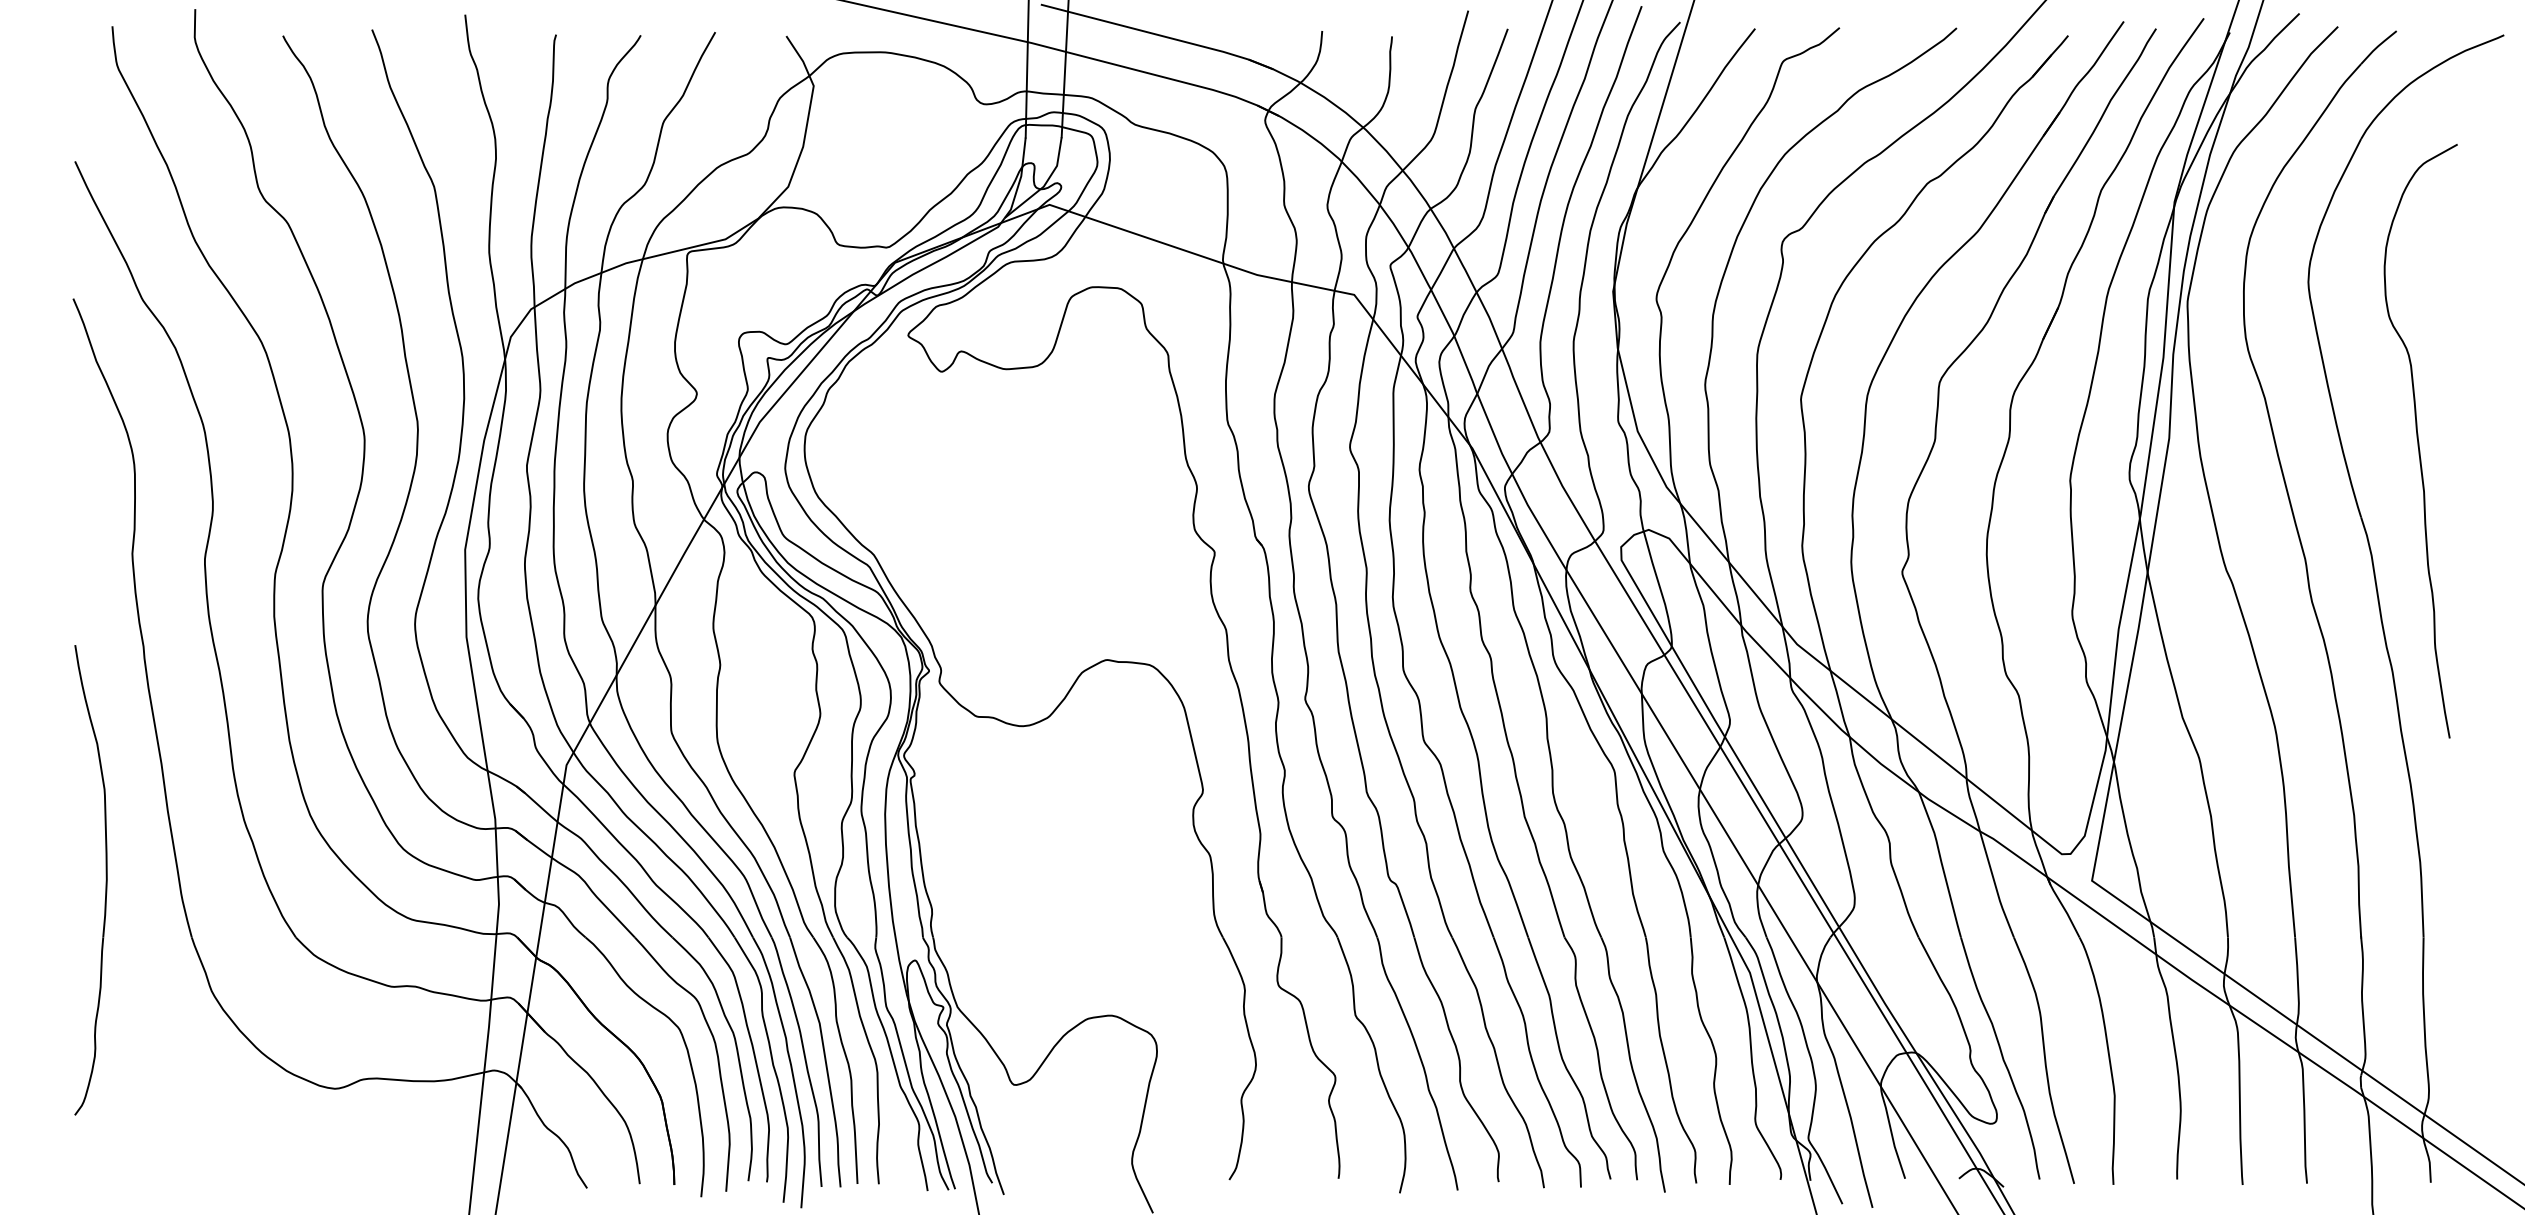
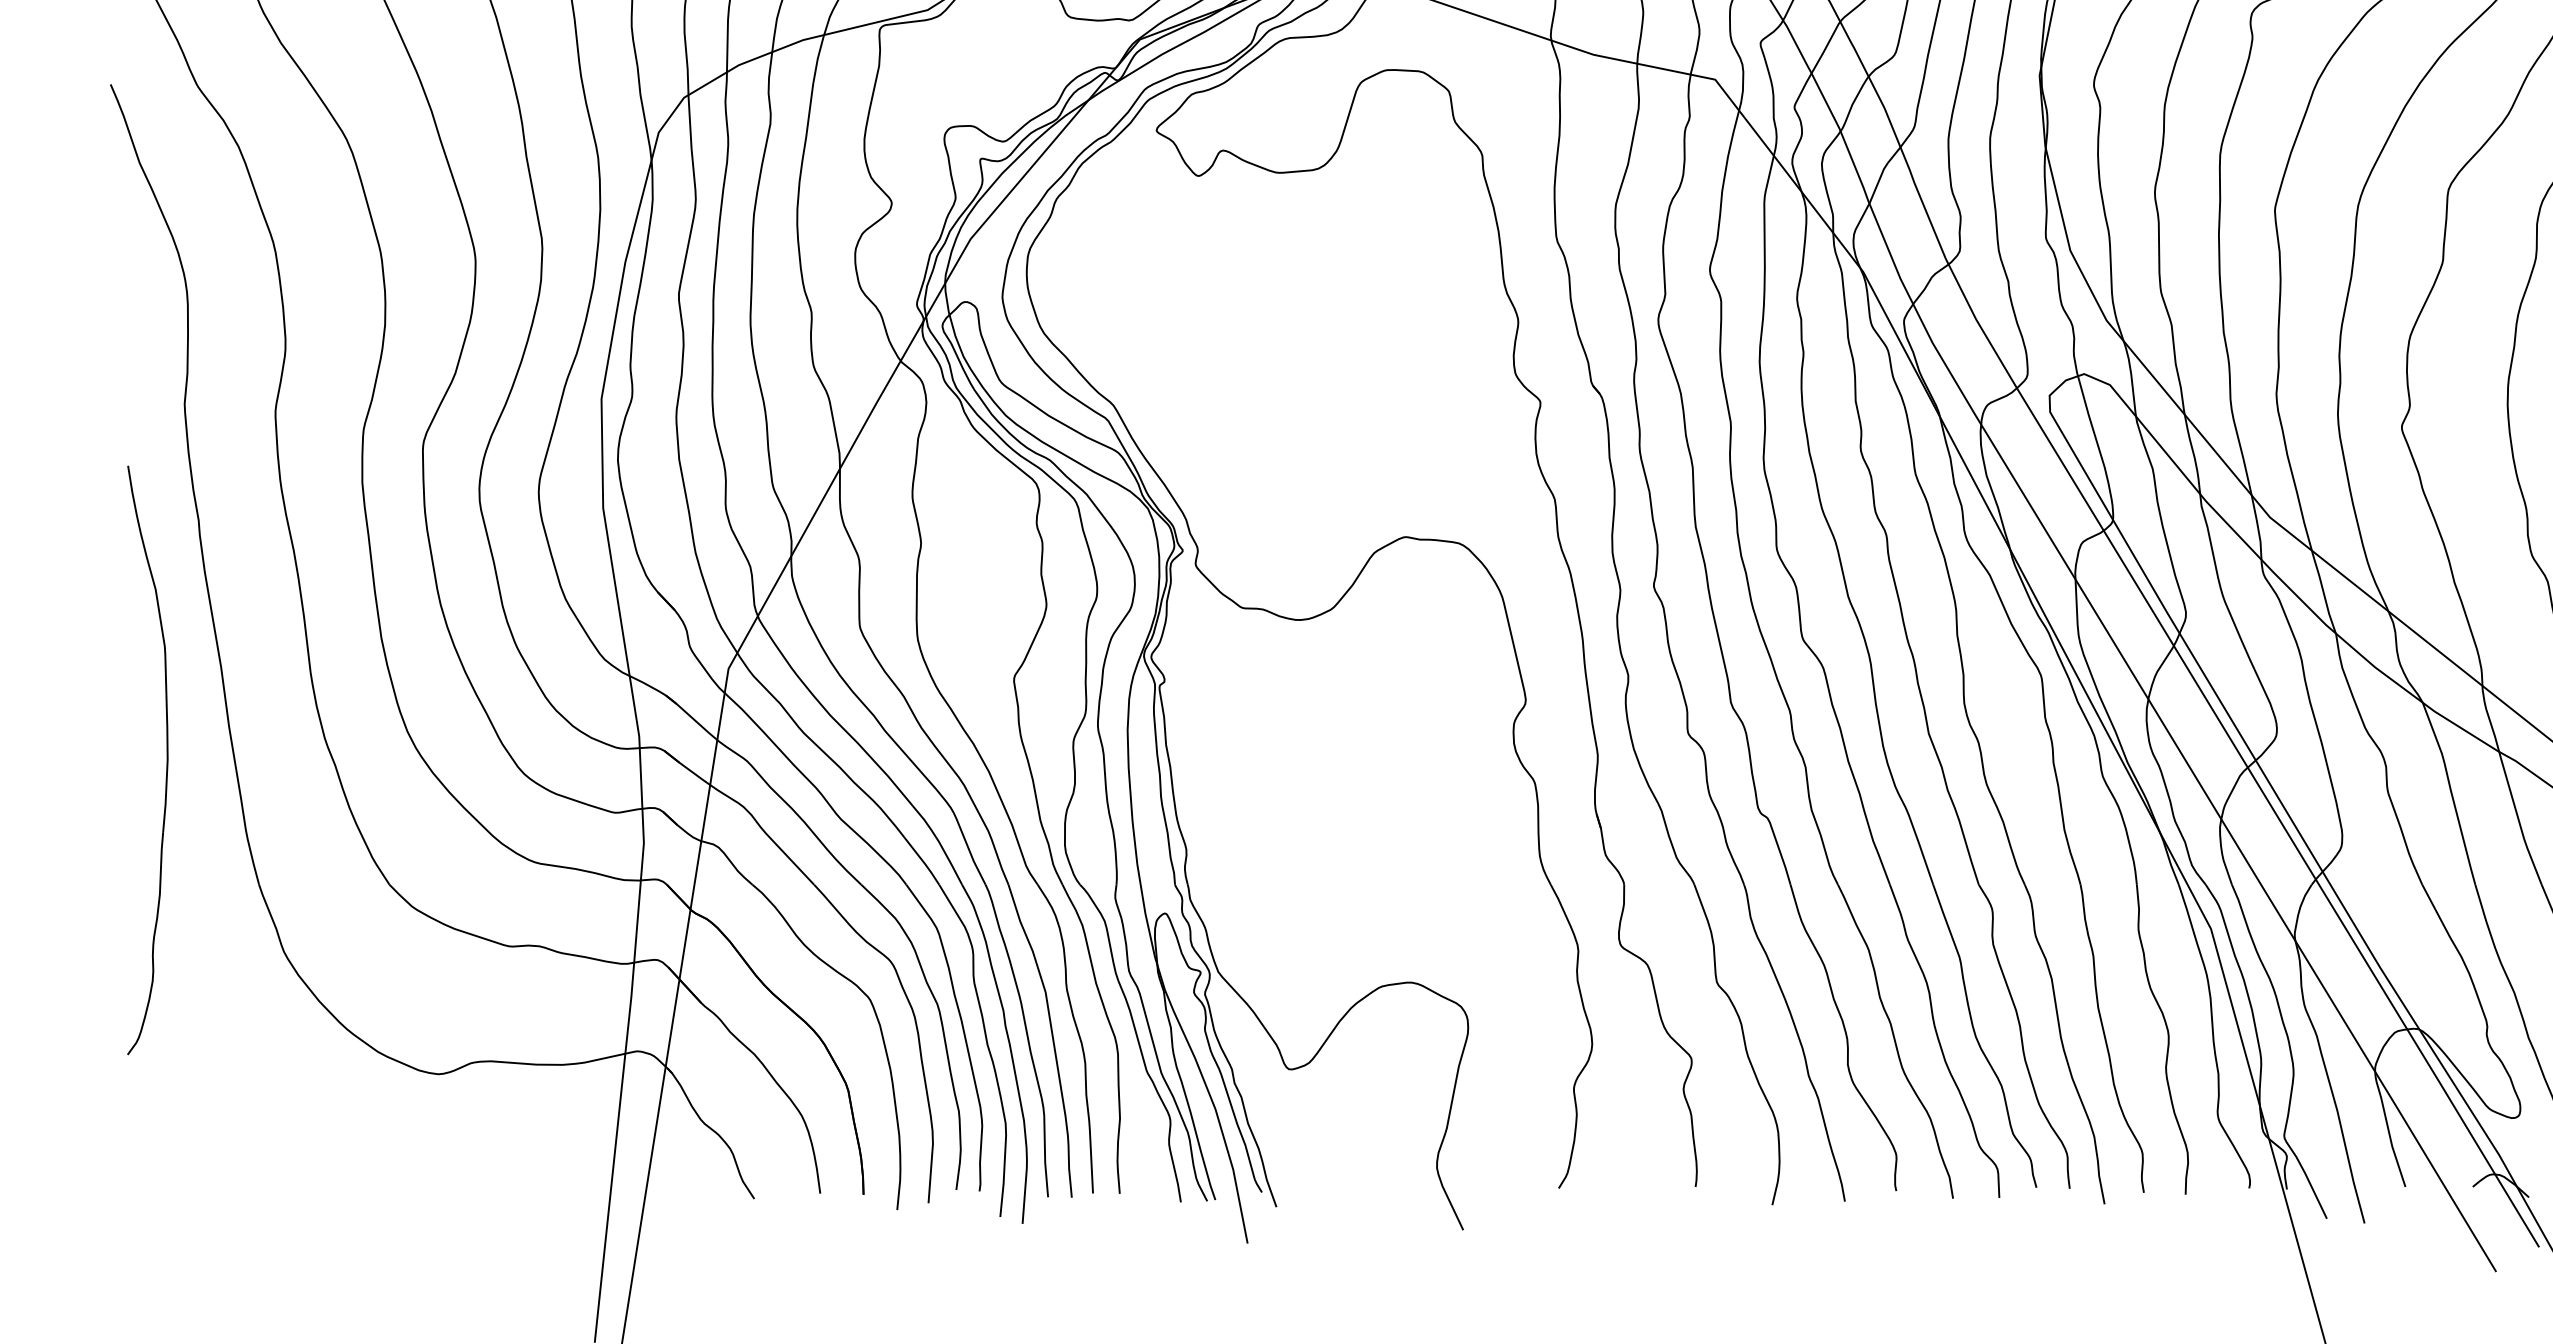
part: (105, 880) -> (166, 760), moved

